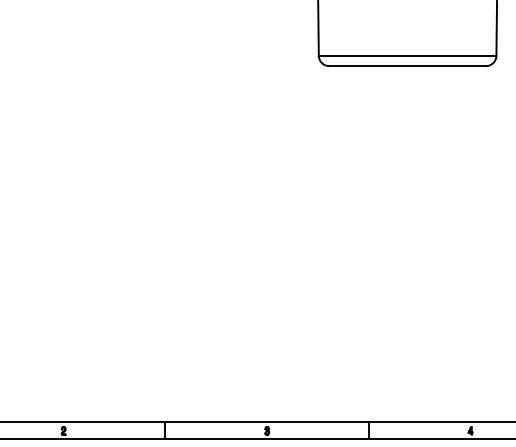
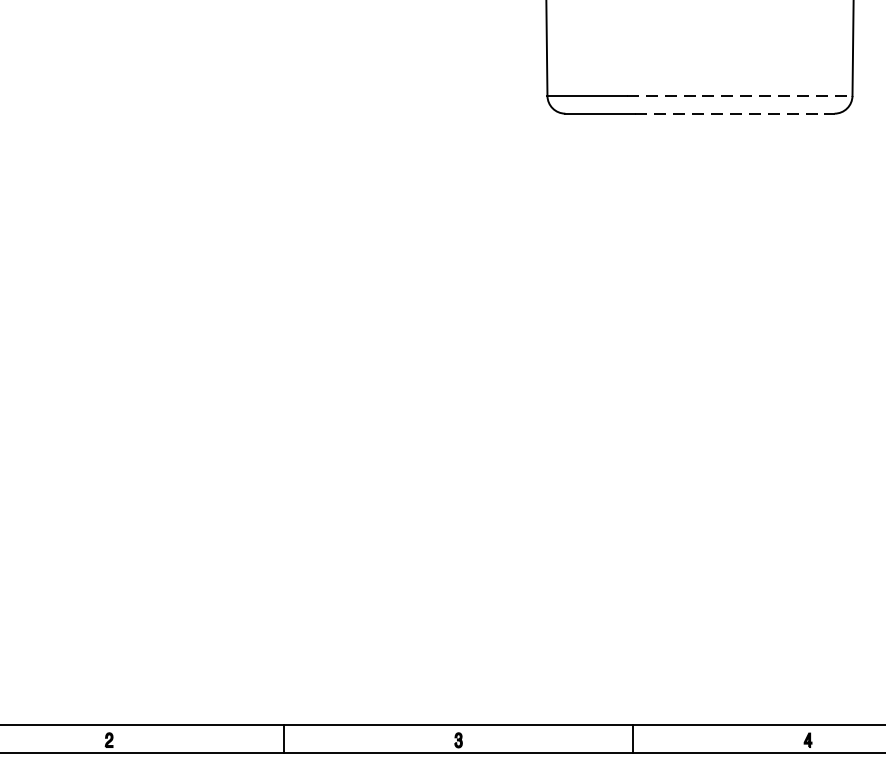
line: (430, 55) -> (739, 95), solid -> dashed
line: (428, 66) -> (735, 114), solid -> dashed

